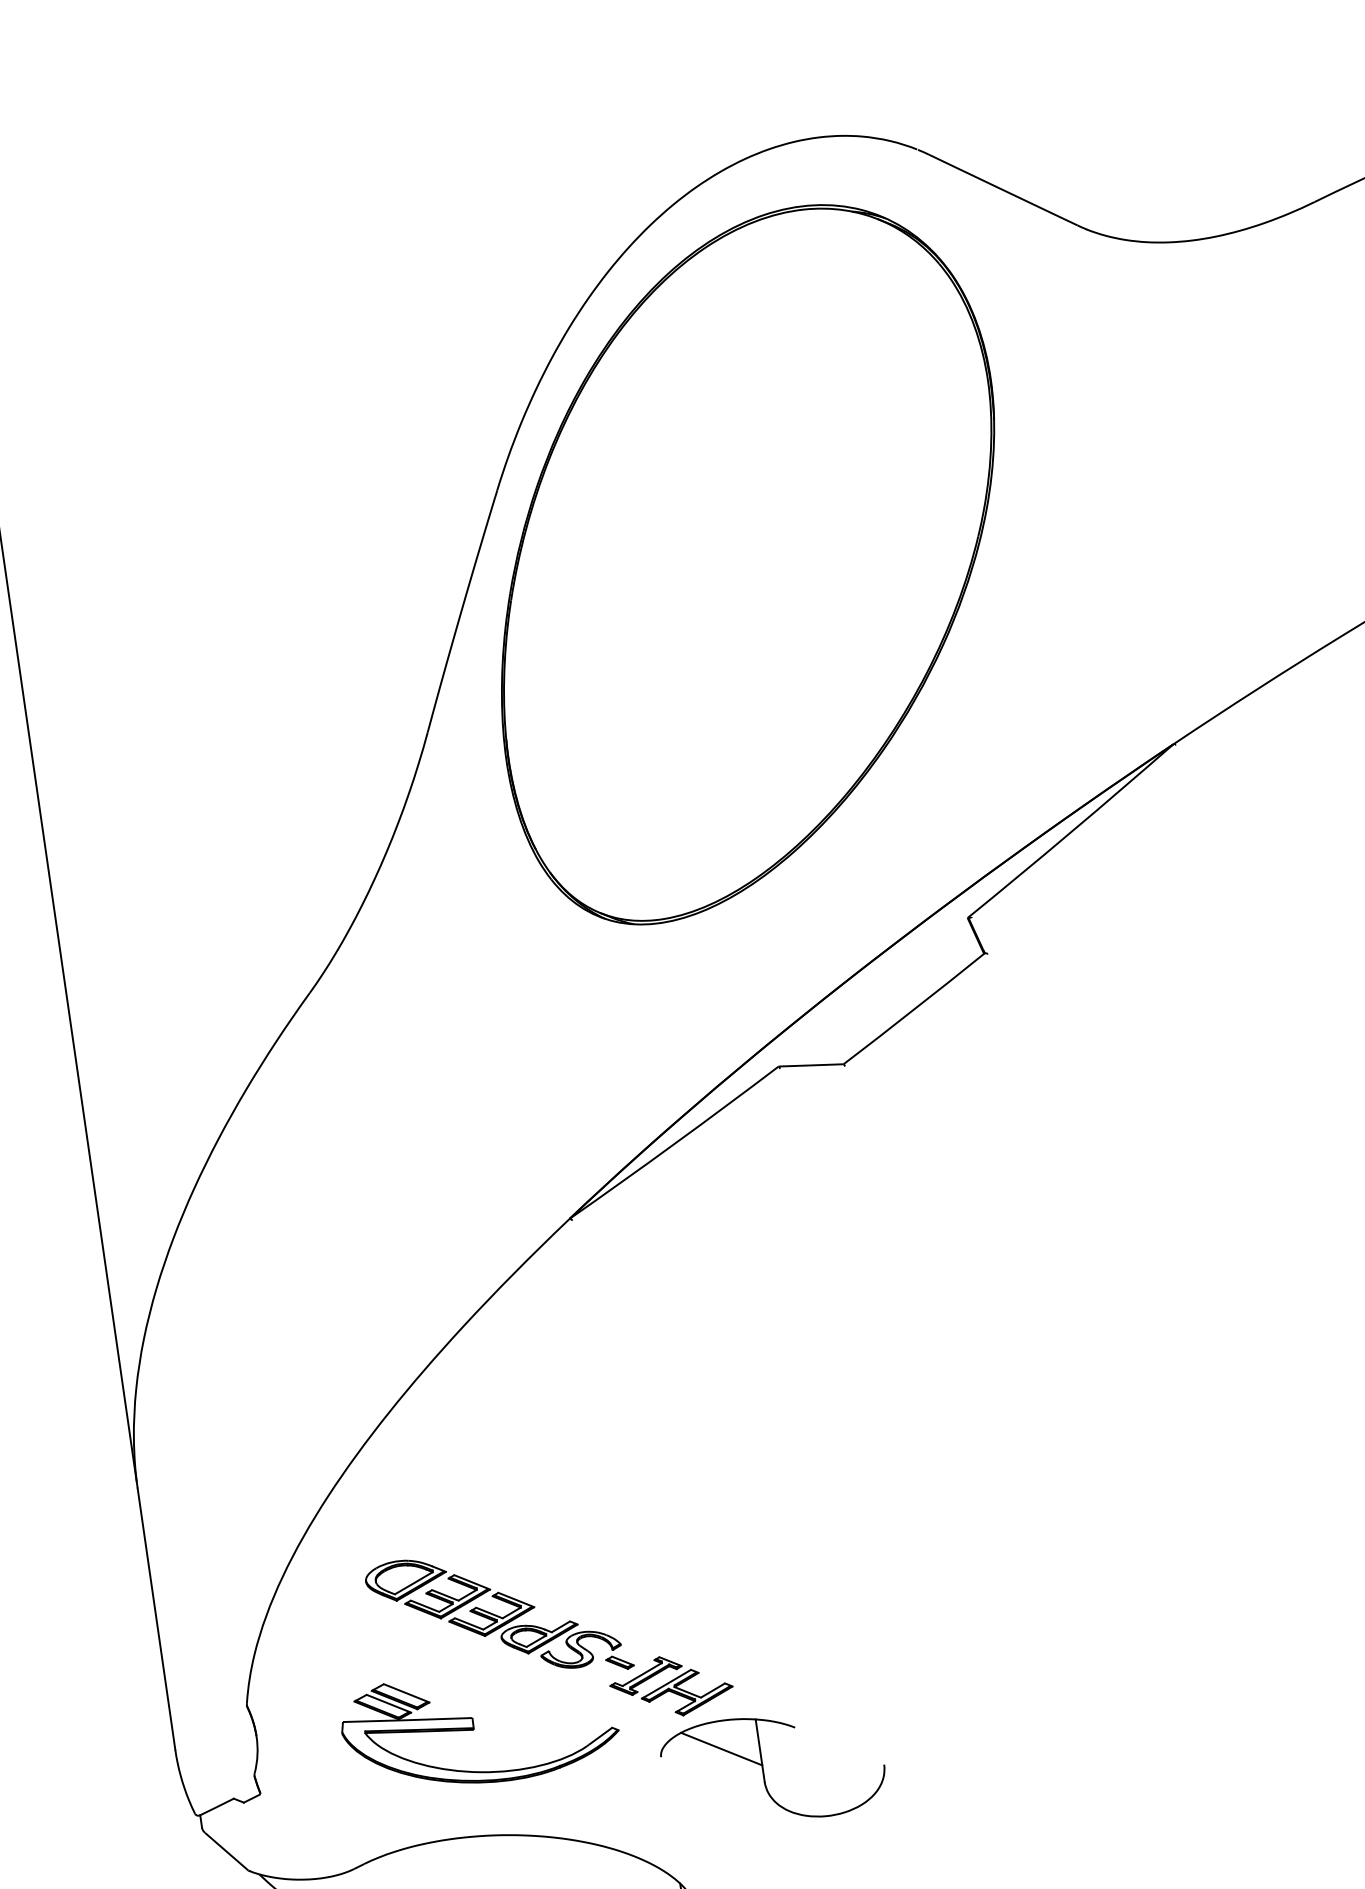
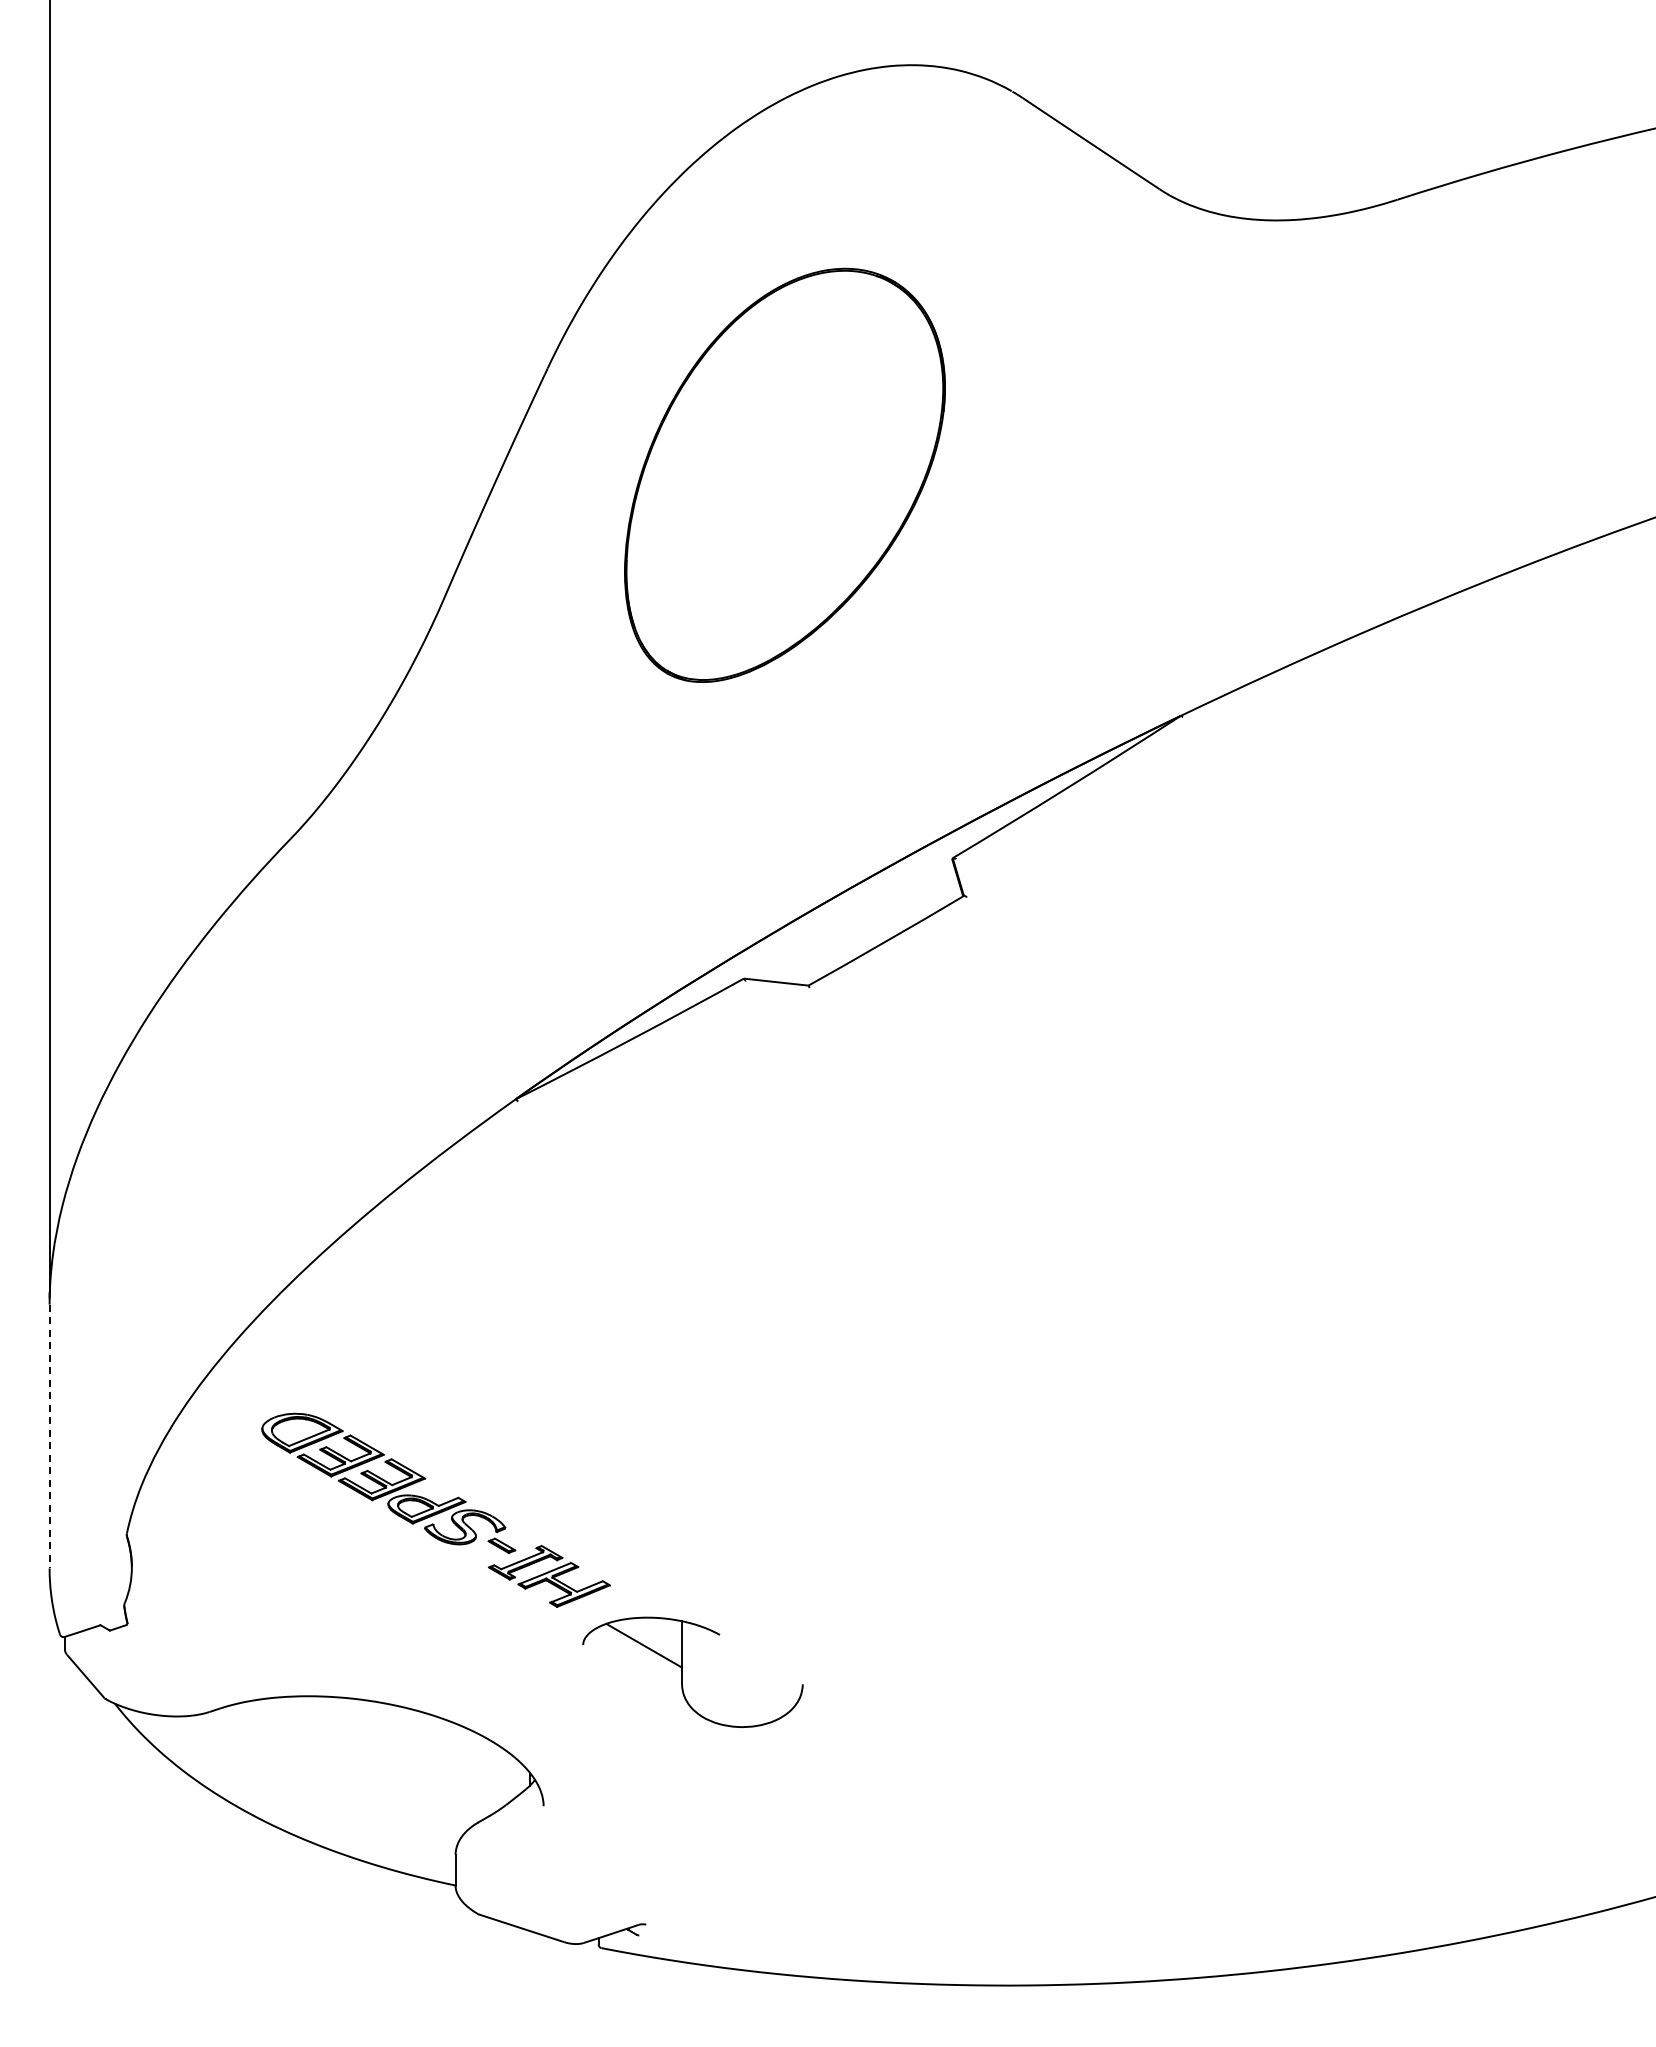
part: (747, 562) -> (784, 475), size x0.6
line: (156, 1619) -> (49, 1436), solid -> dashed
part: (479, 1727) -> (353, 1589), removed
part: (763, 1765) -> (683, 1667), moved

